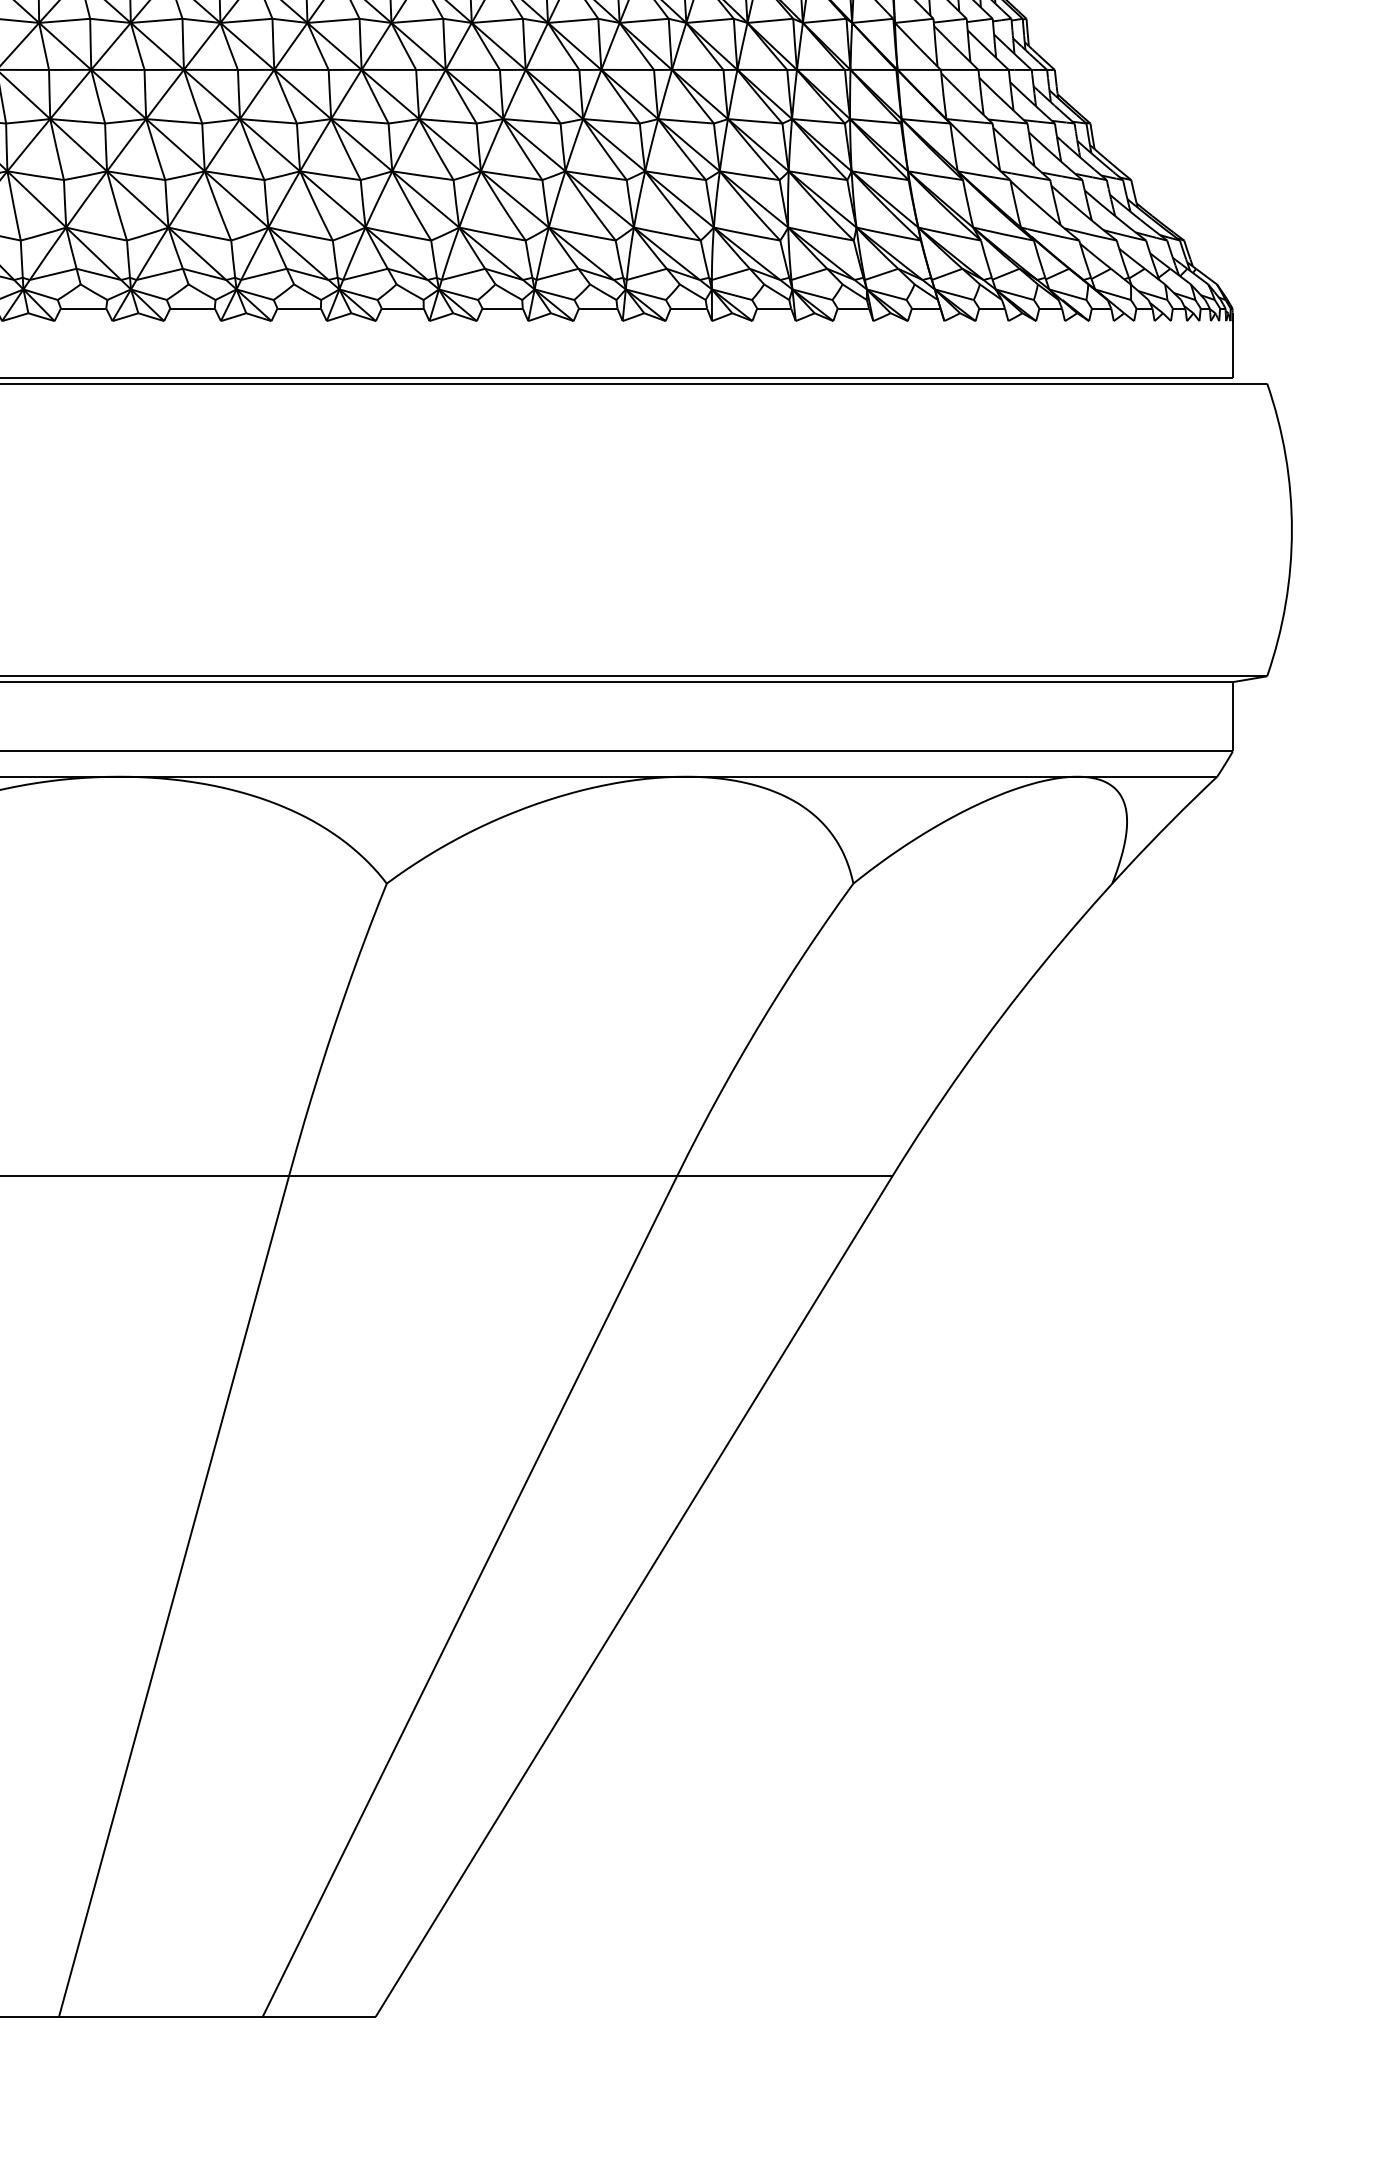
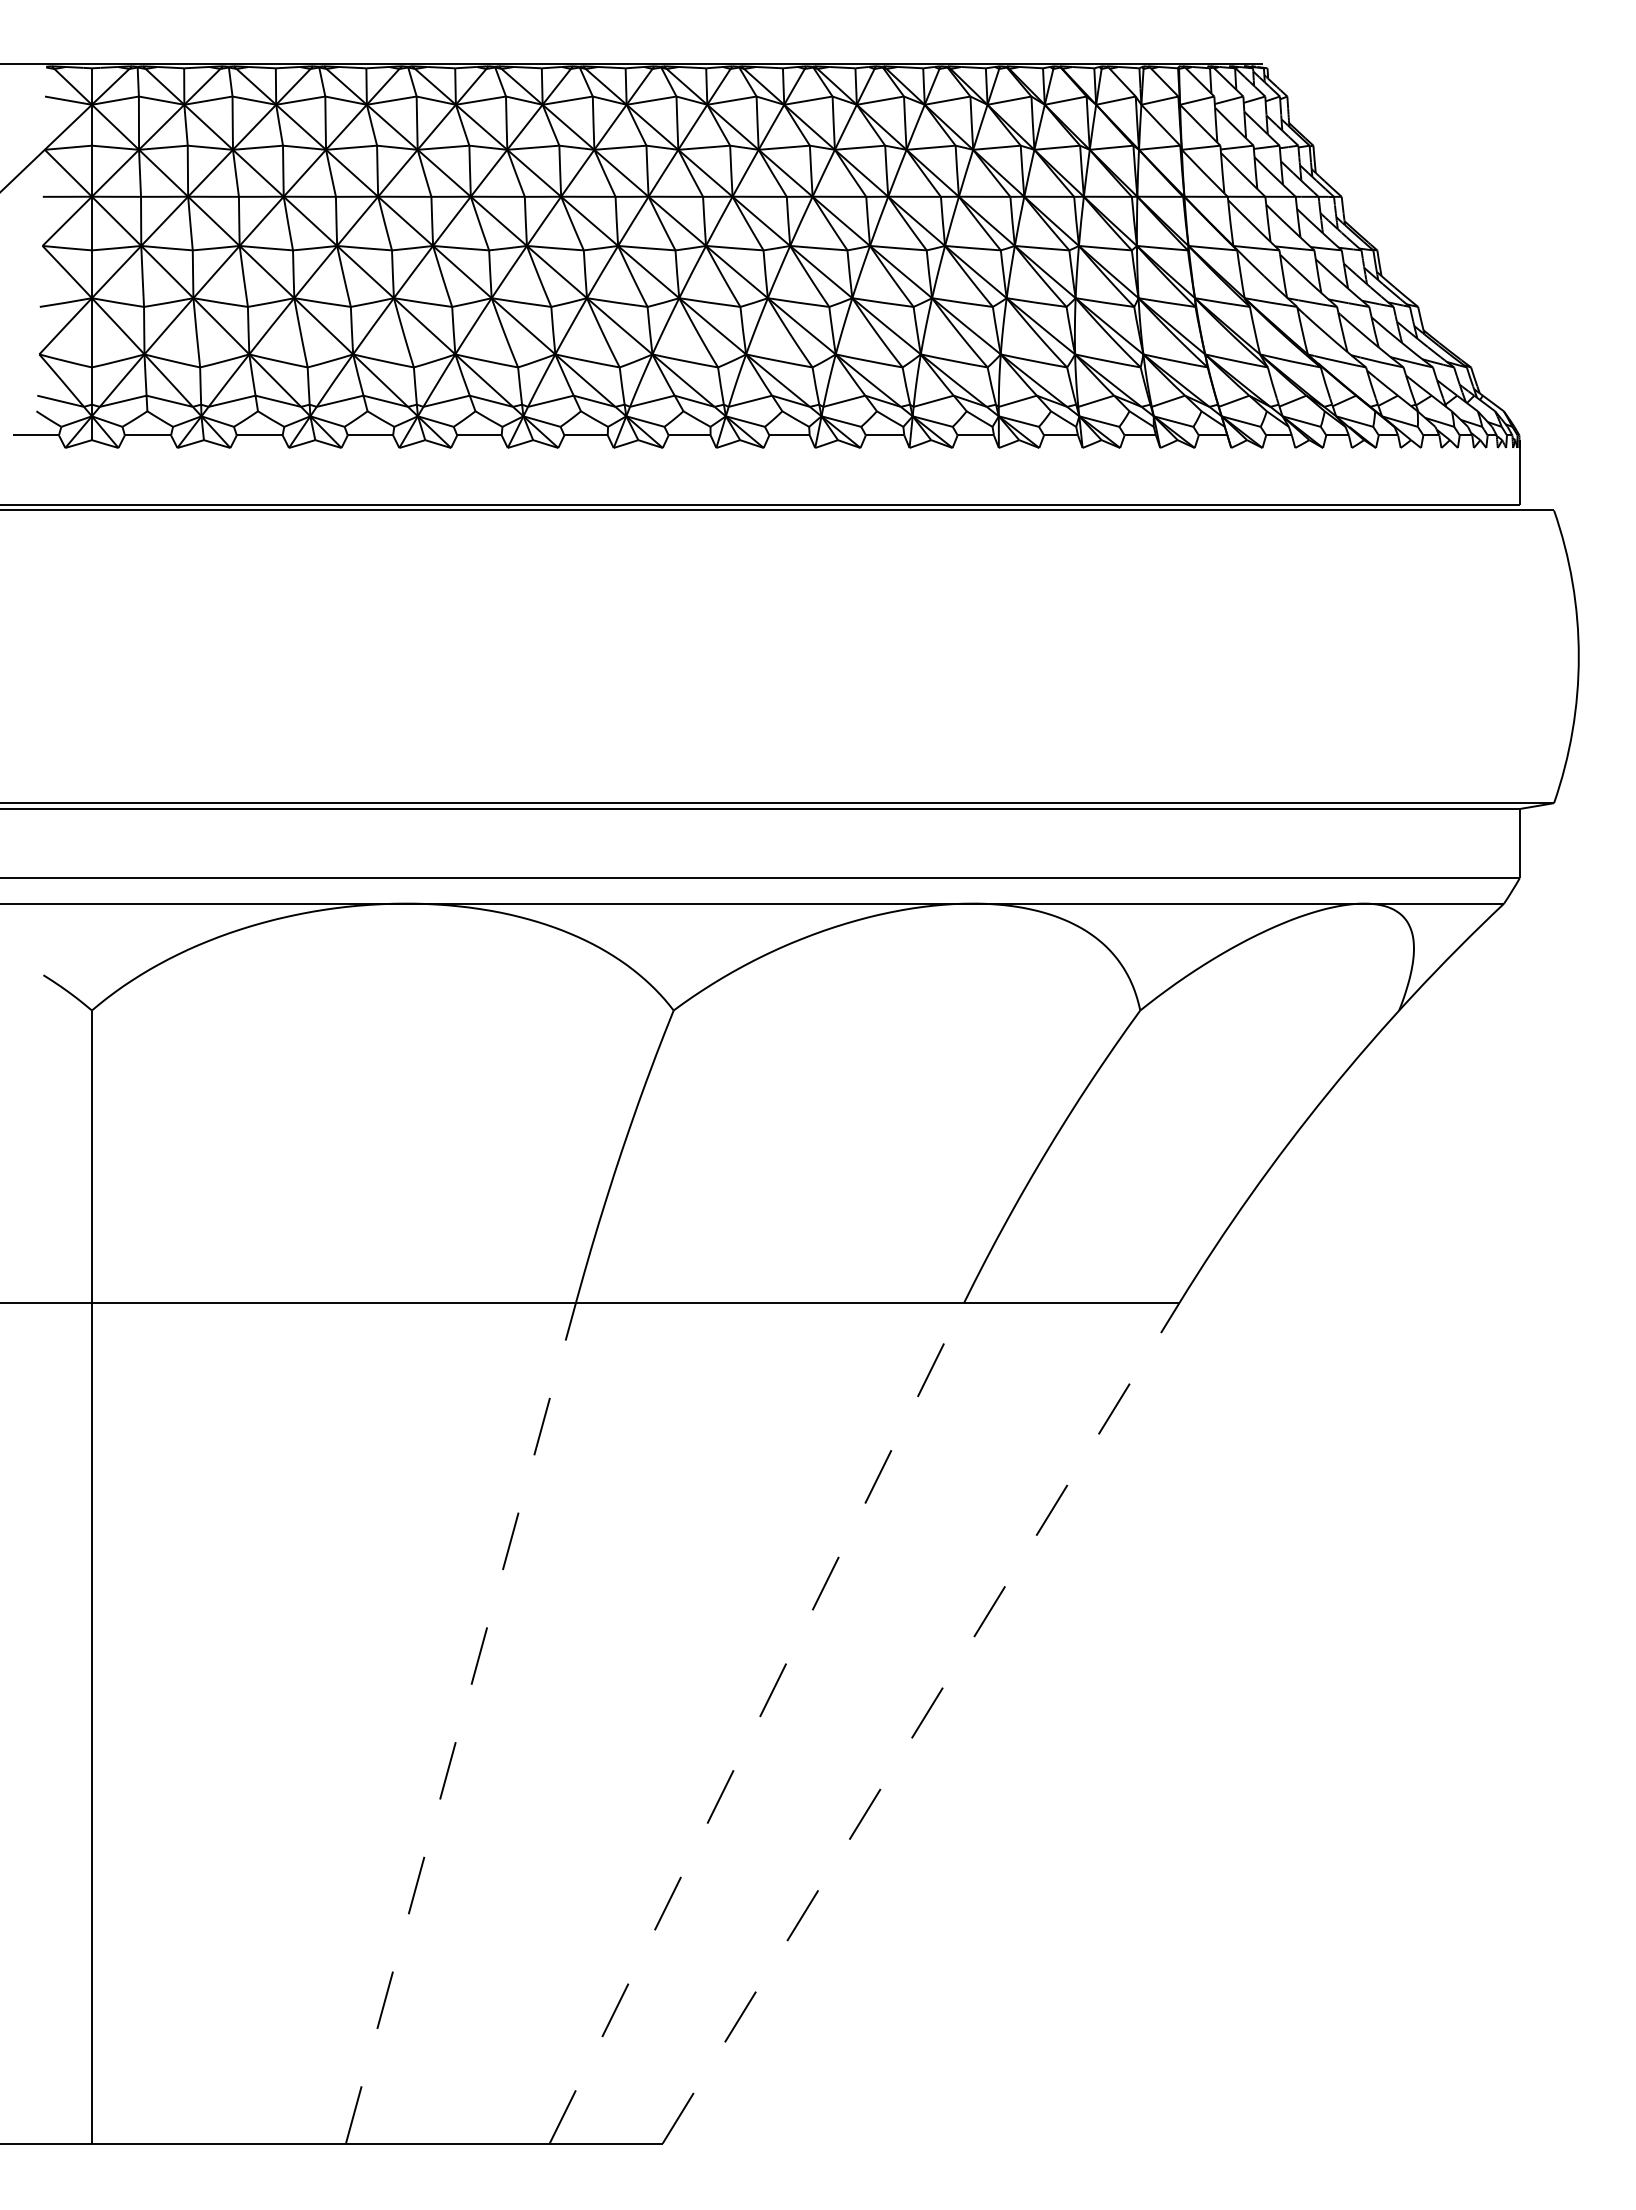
line: (173, 1596) -> (460, 1723), solid -> dashed
line: (469, 1596) -> (756, 1723), solid -> dashed
line: (634, 1596) -> (921, 1723), solid -> dashed

